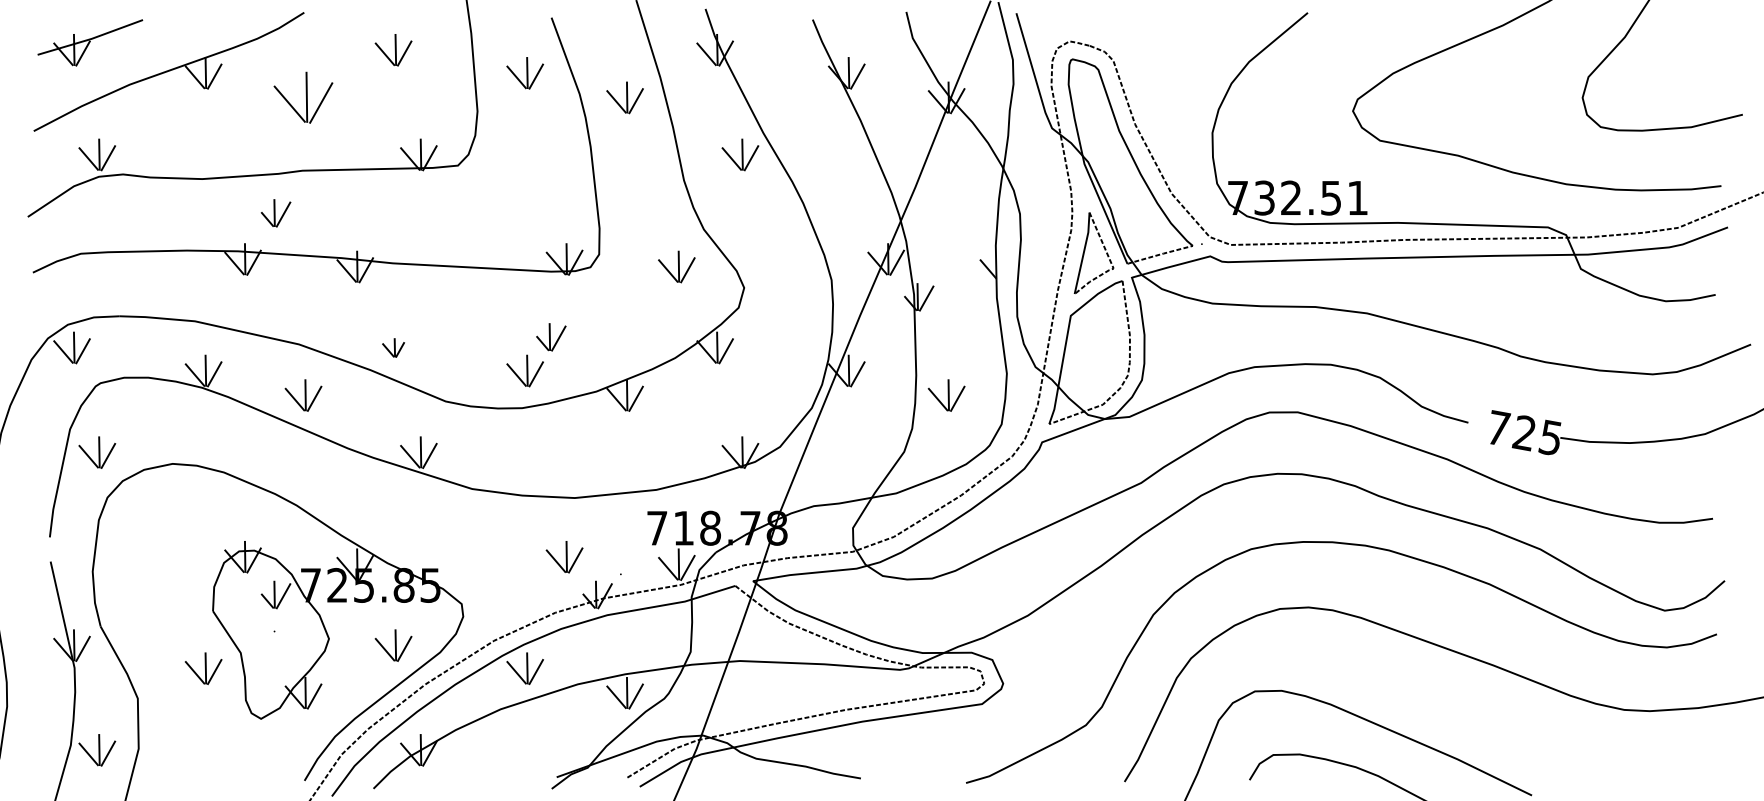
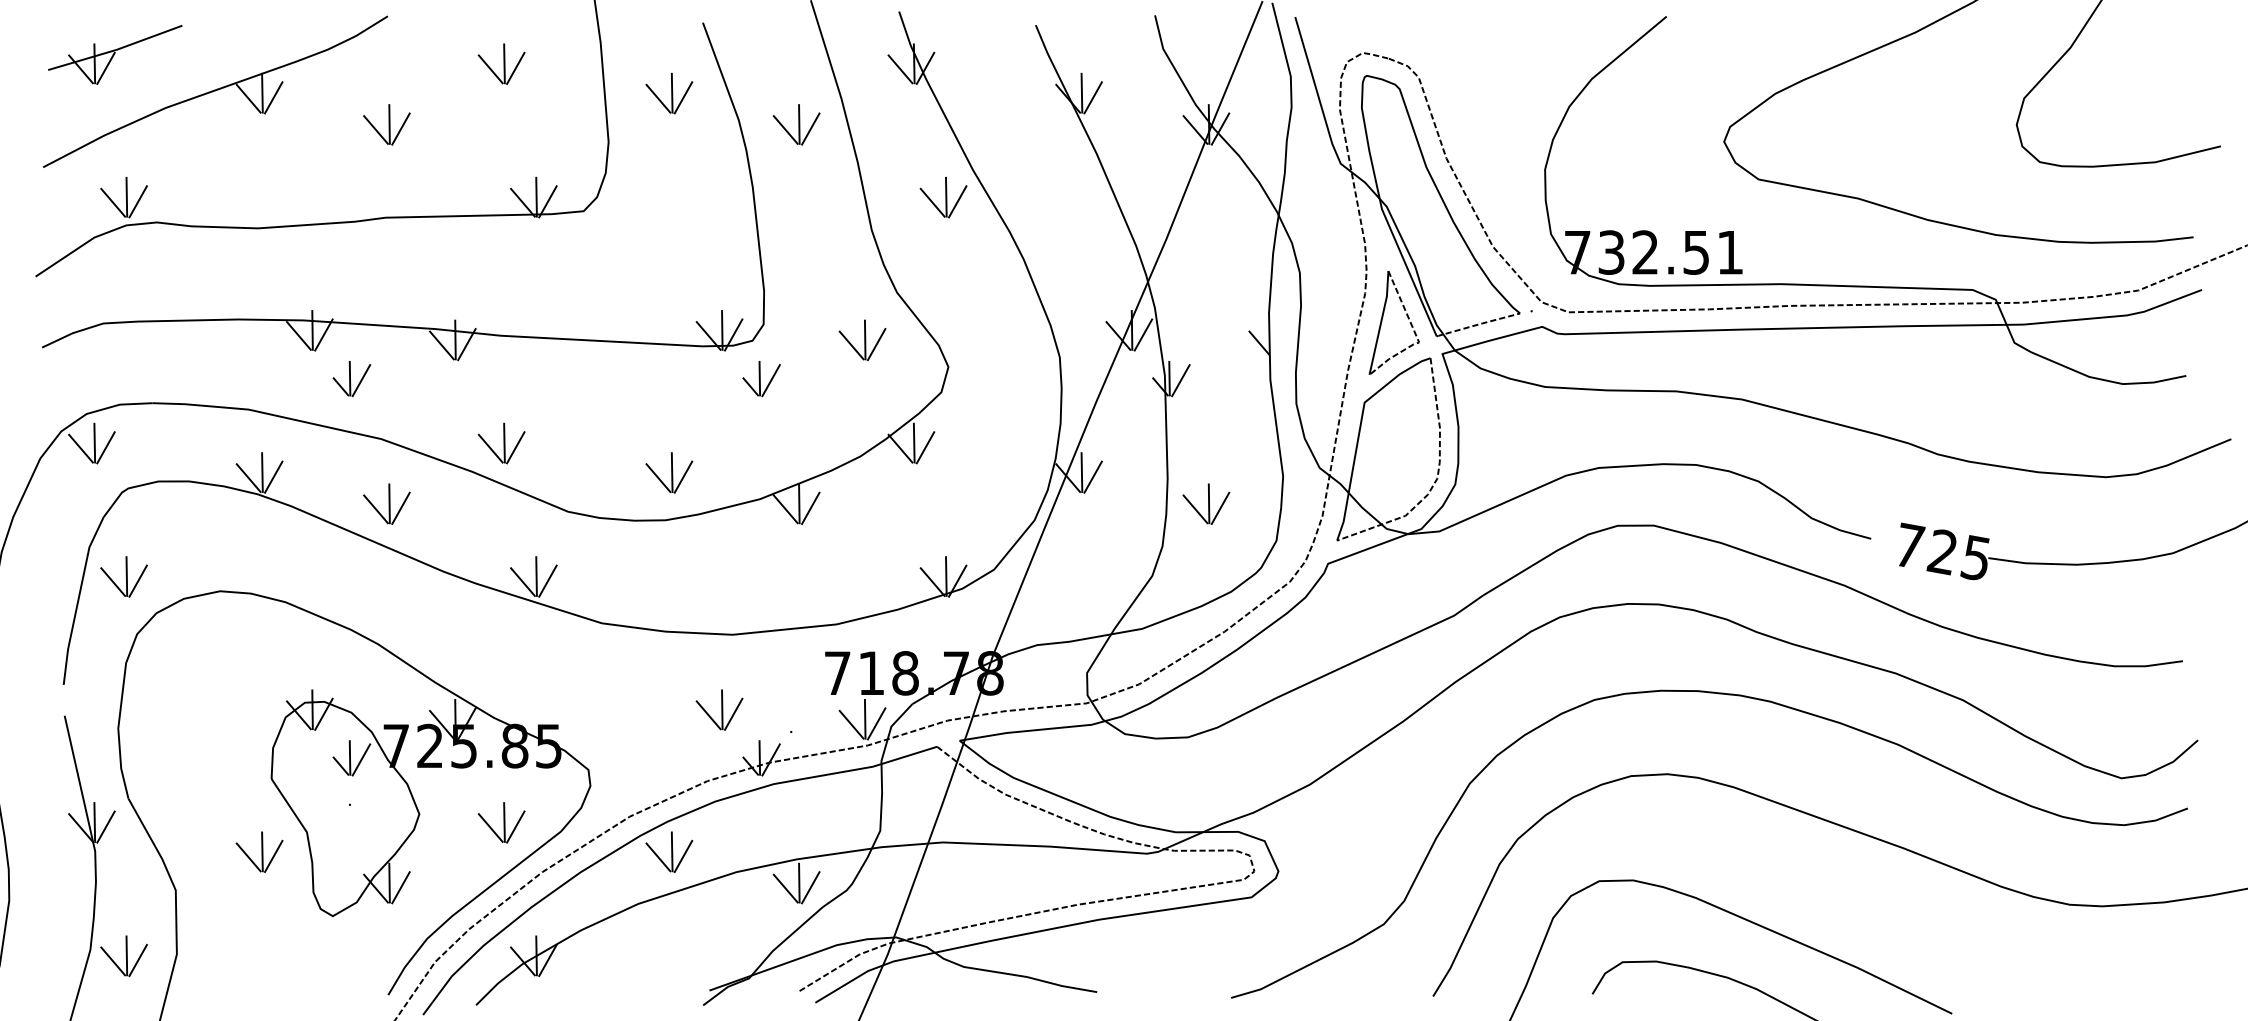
part: (303, 97) -> (386, 124), size x0.62
part: (275, 212) -> (351, 378), moved
part: (551, 337) -> (761, 379), moved
part: (393, 347) -> (501, 443), size x1.67

